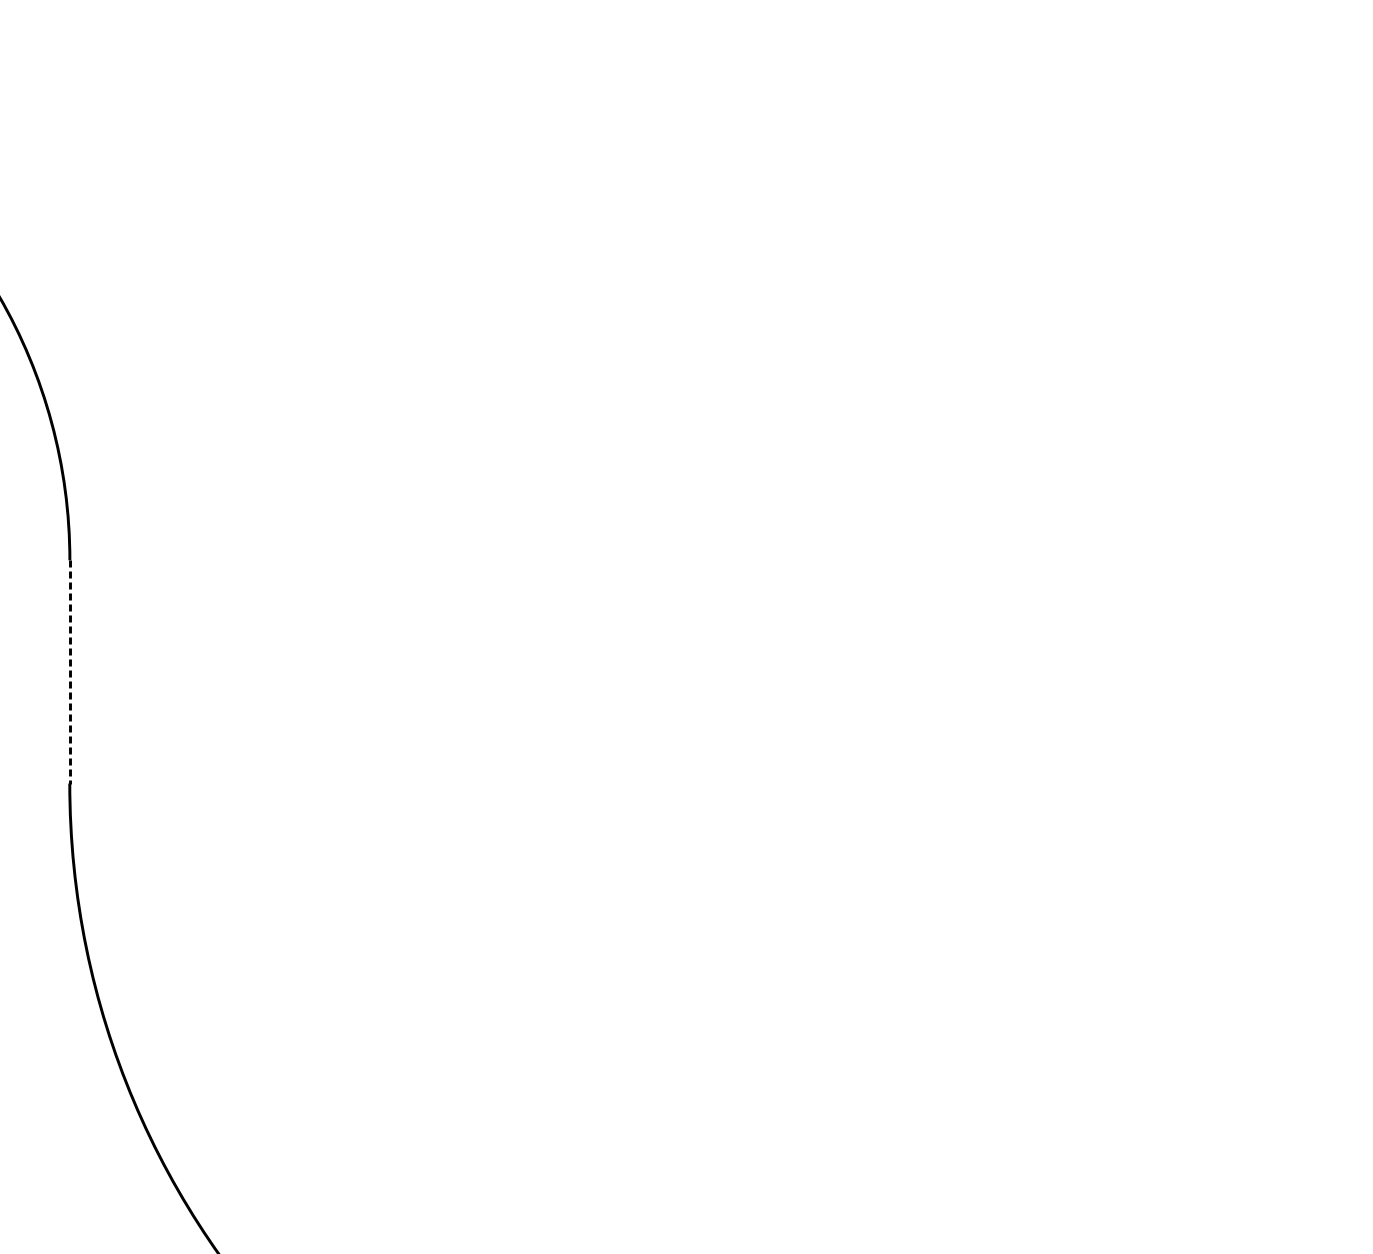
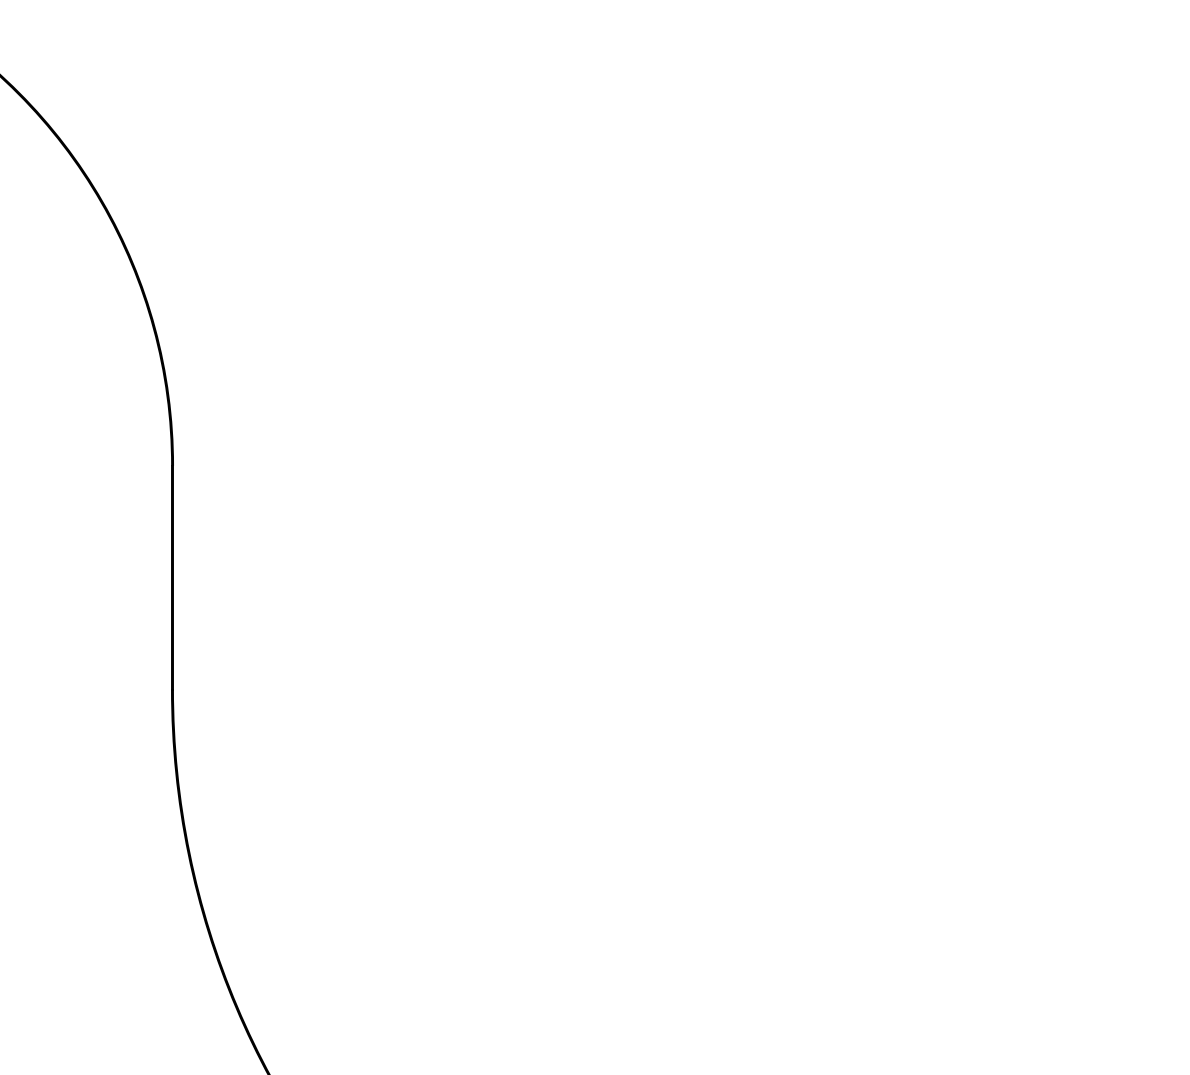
line: (69, 671) -> (172, 577), dashed -> solid

